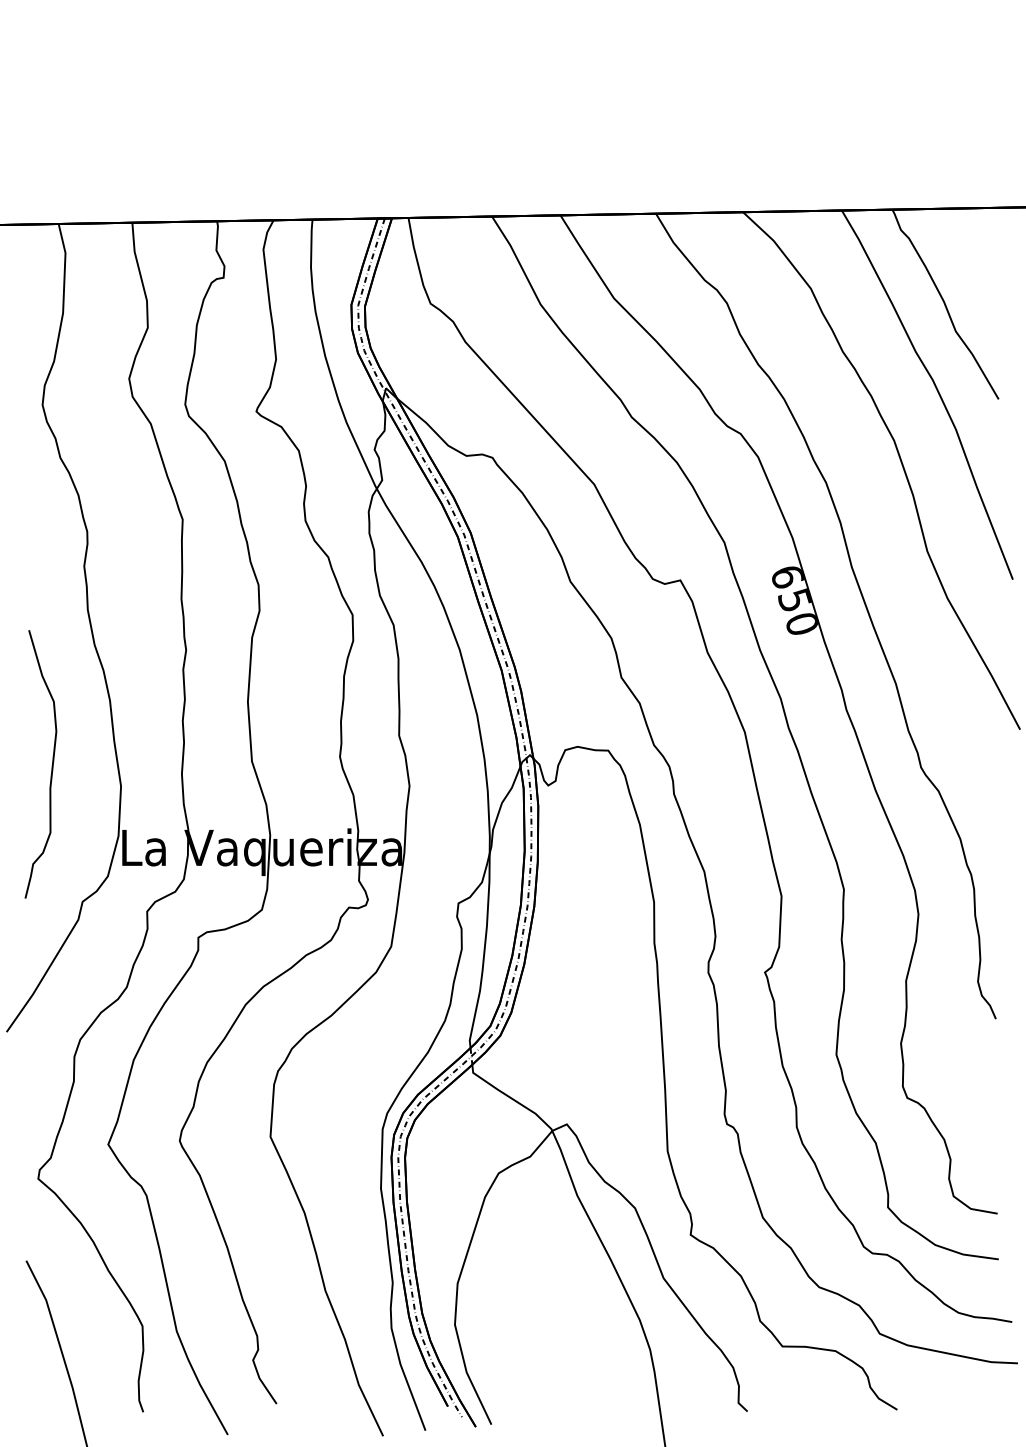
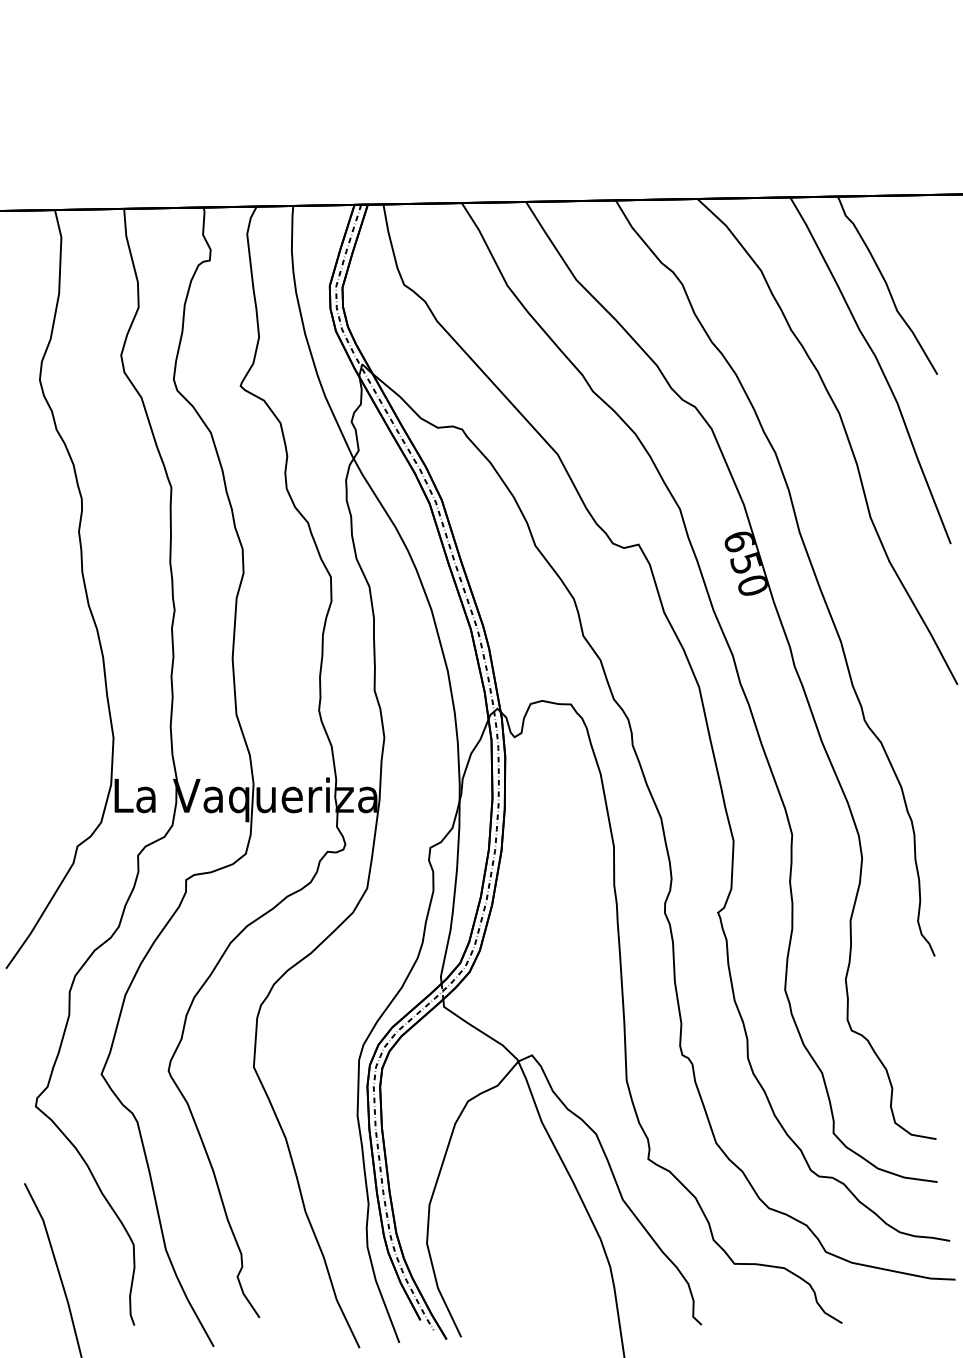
curve: (51, 765) -> (48, 718), removed

